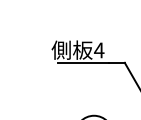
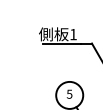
text: (99, 50) -> (73, 34), 4 -> 1

